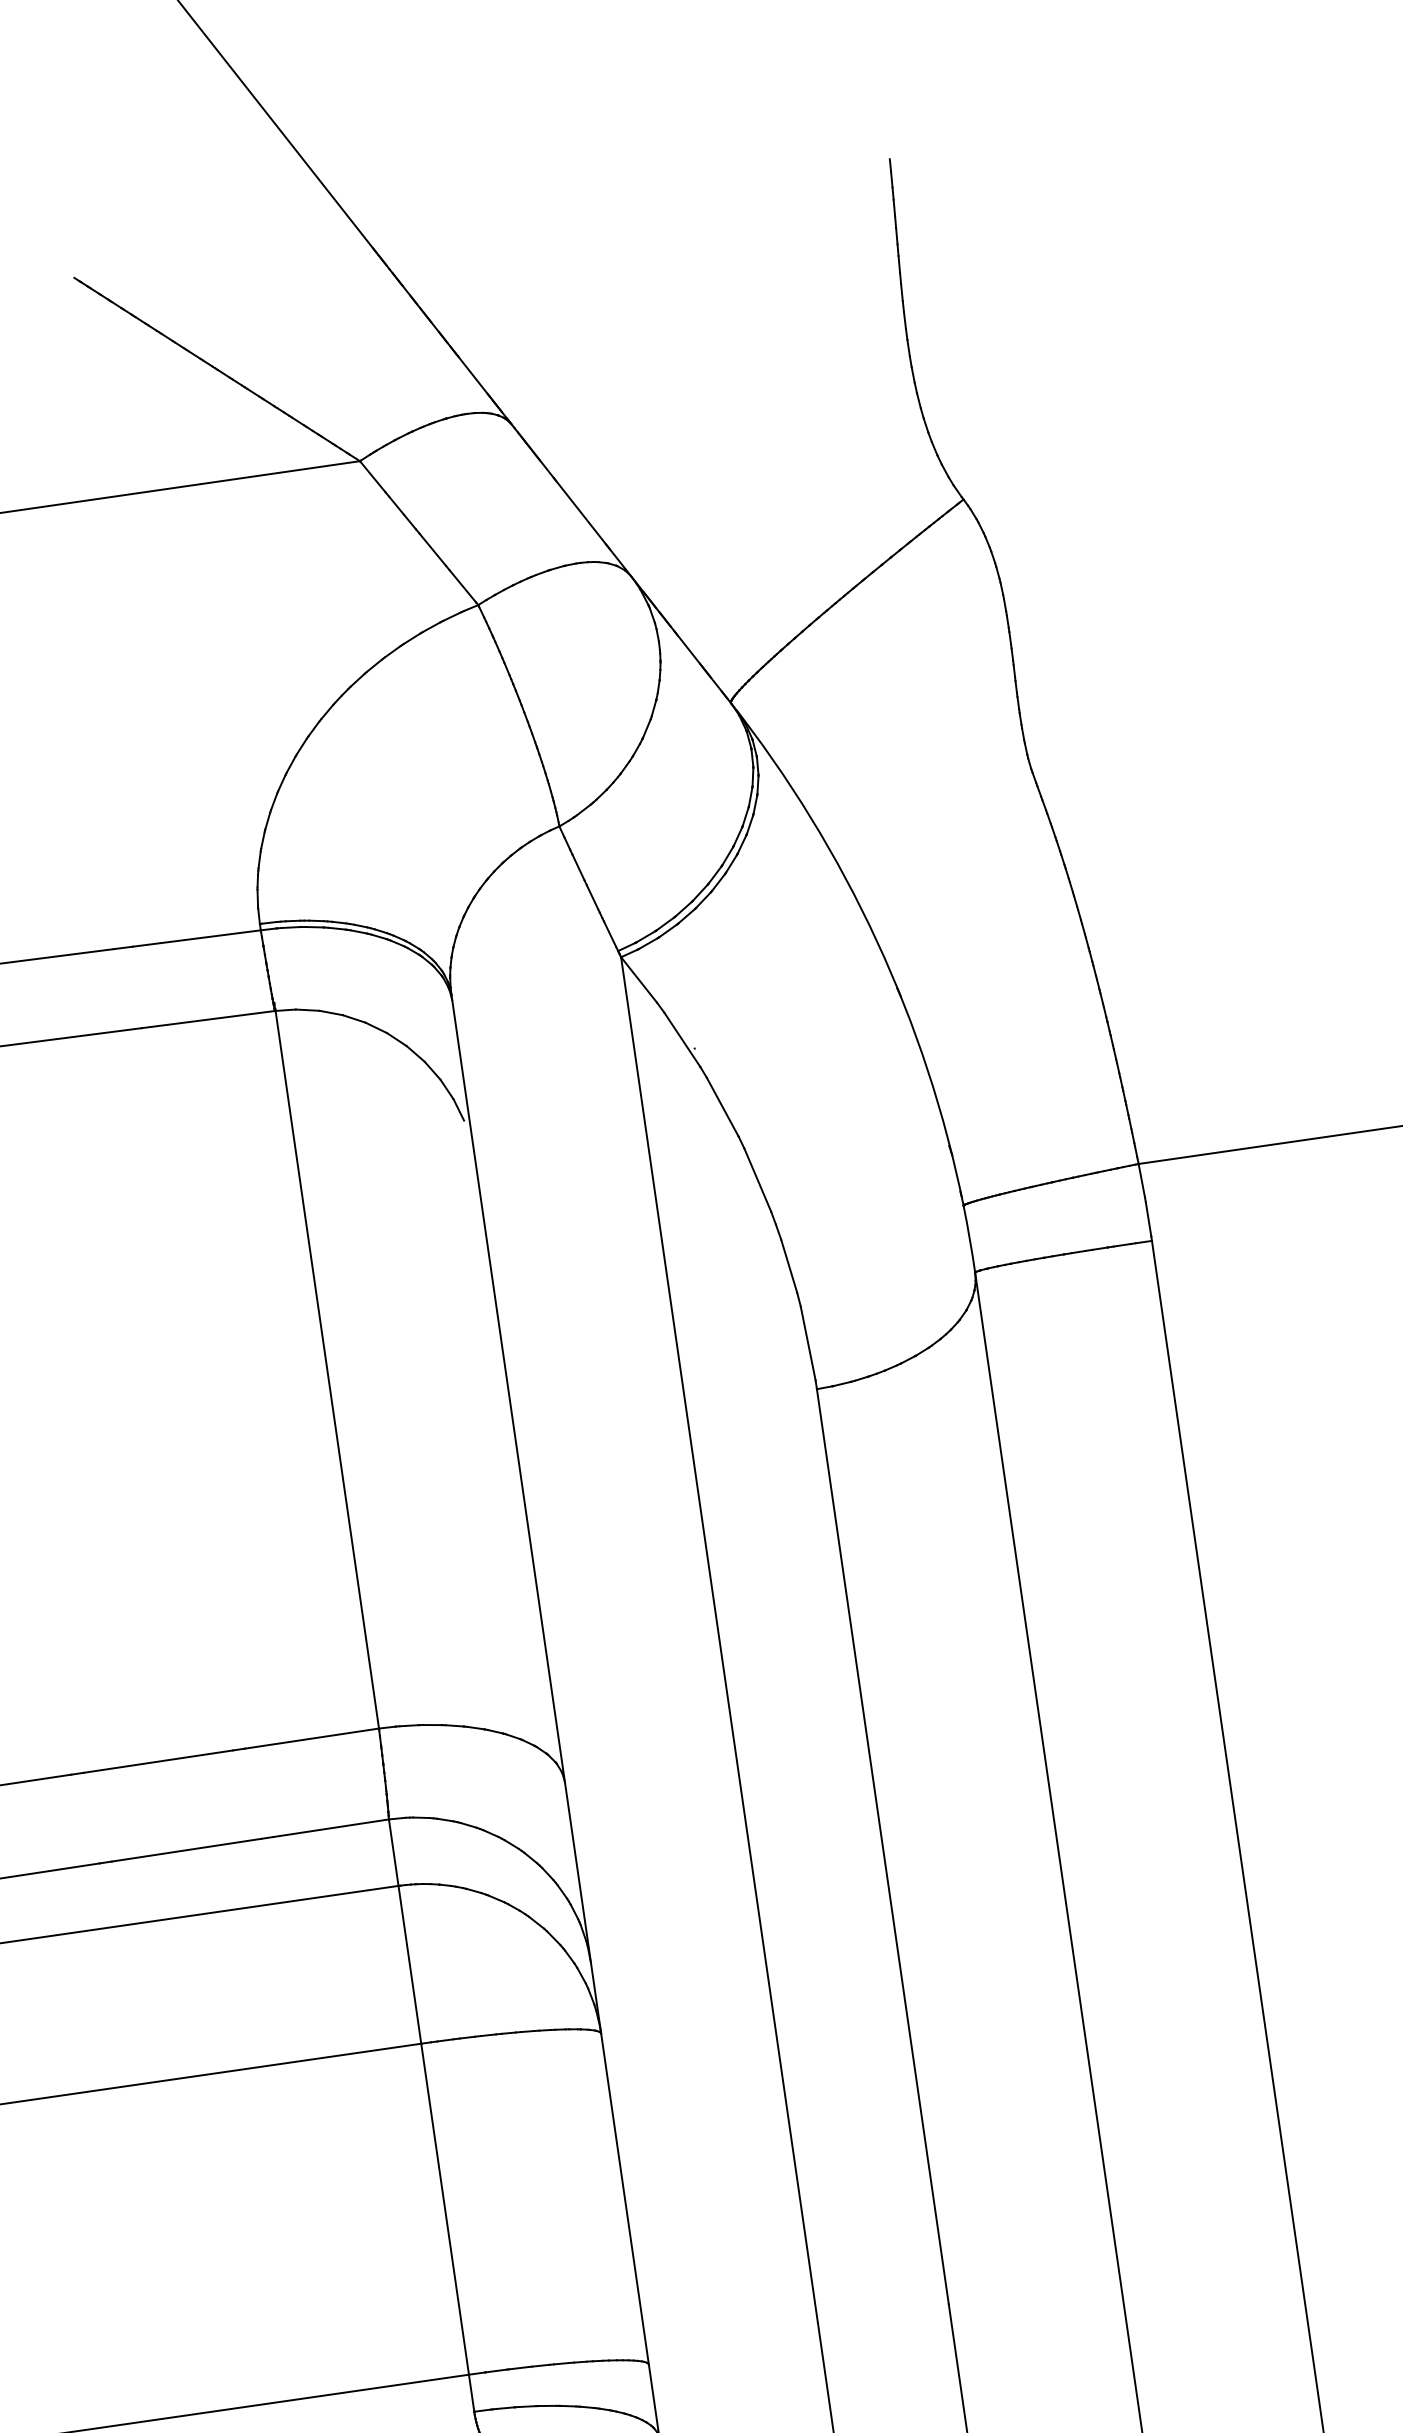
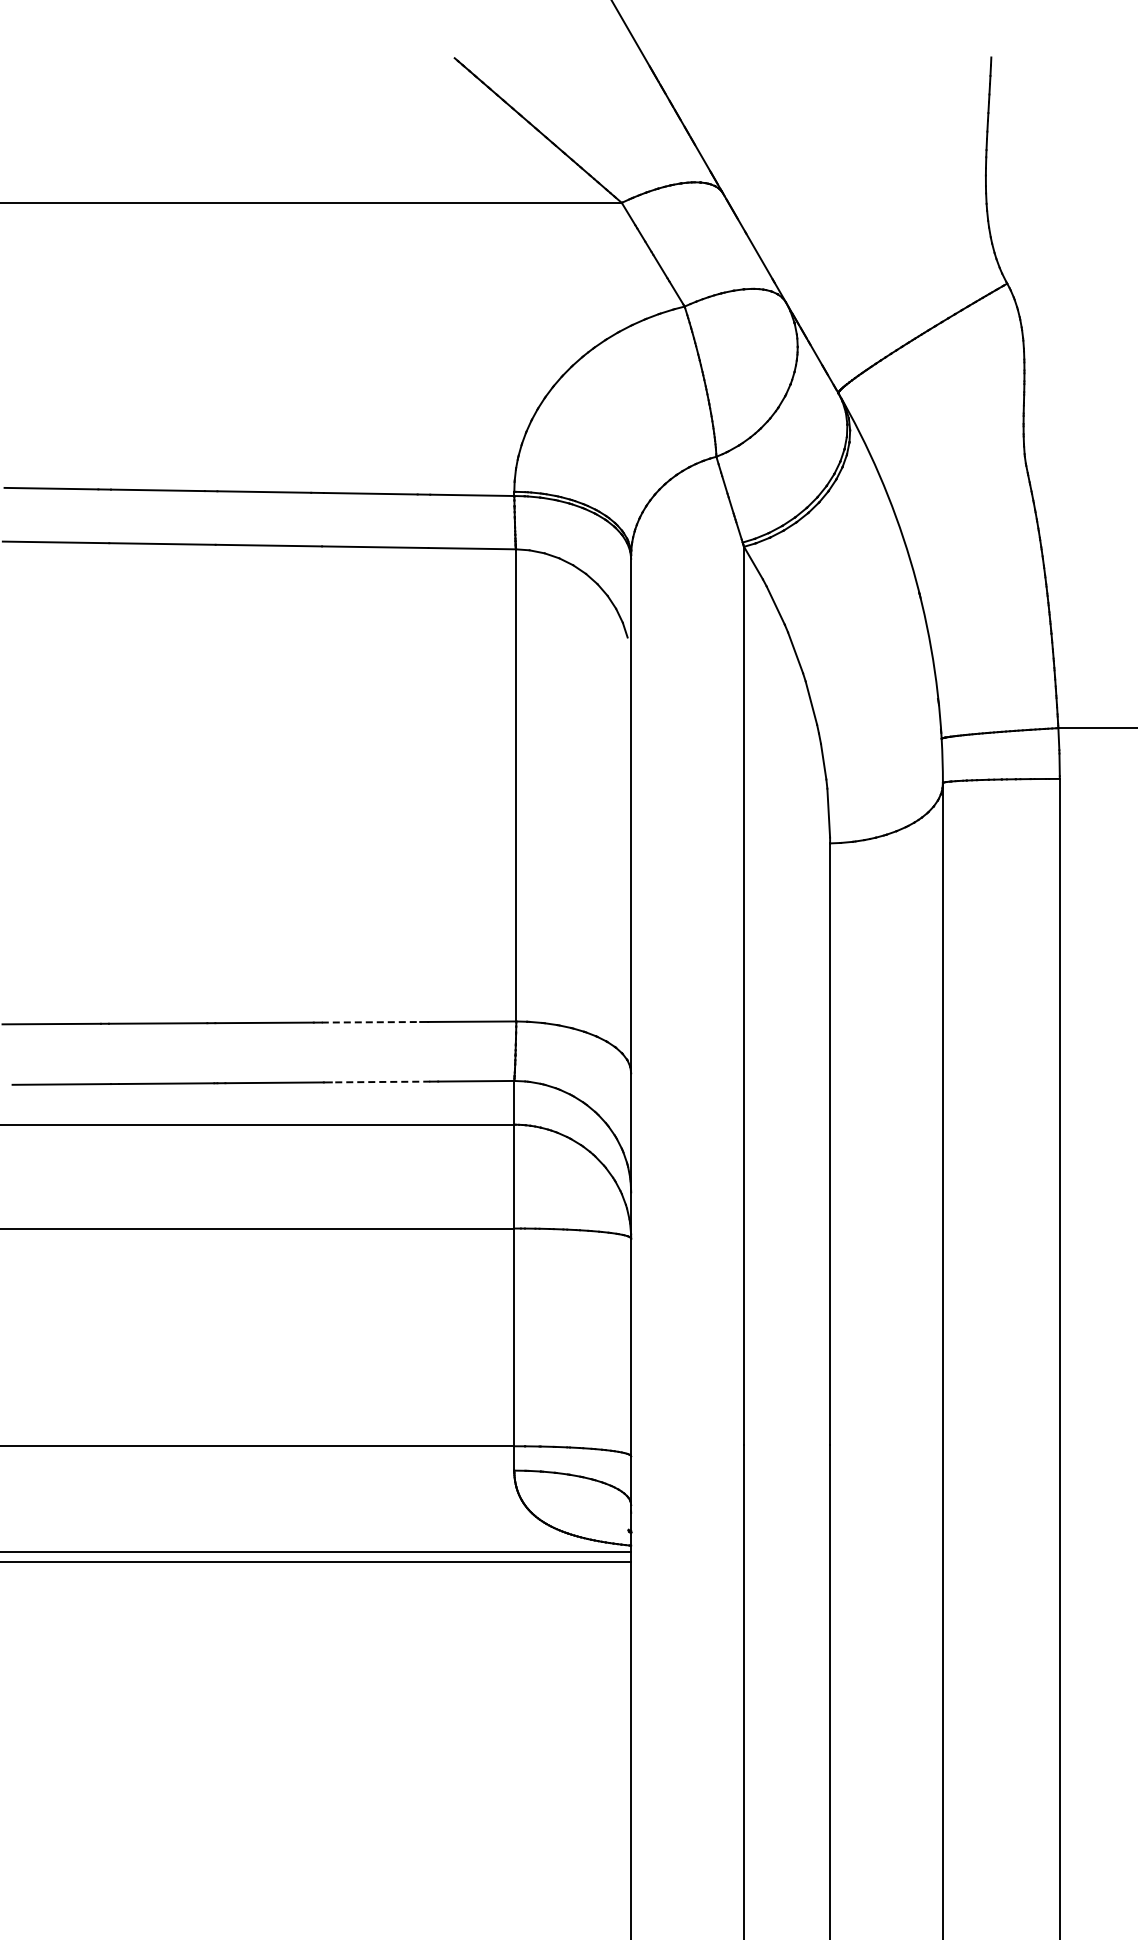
line: (159, 1761) -> (371, 1022), solid -> dashed
line: (185, 1851) -> (380, 1082), solid -> dashed

